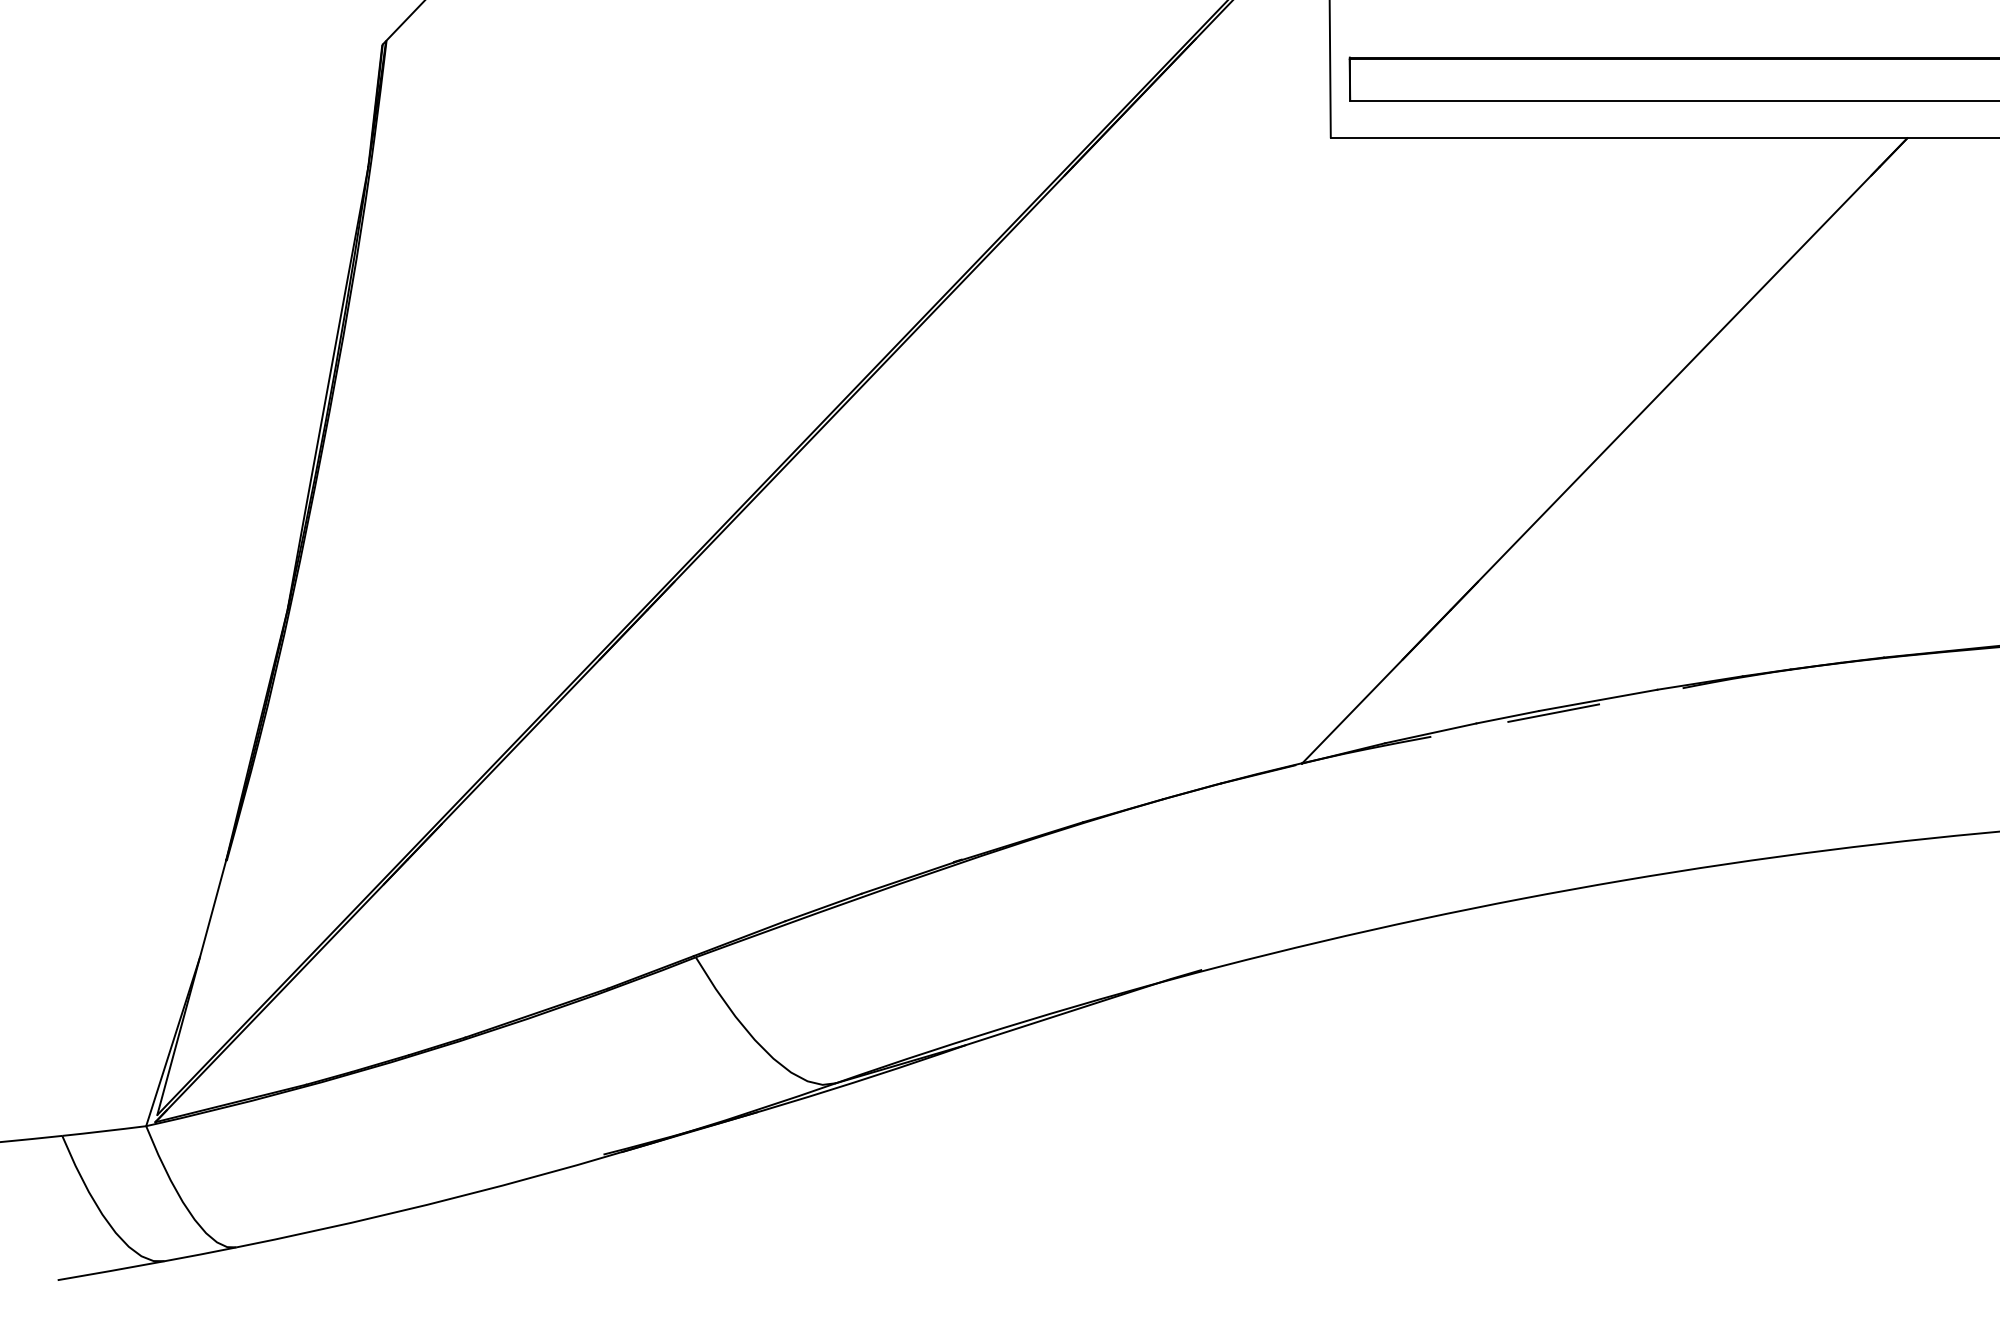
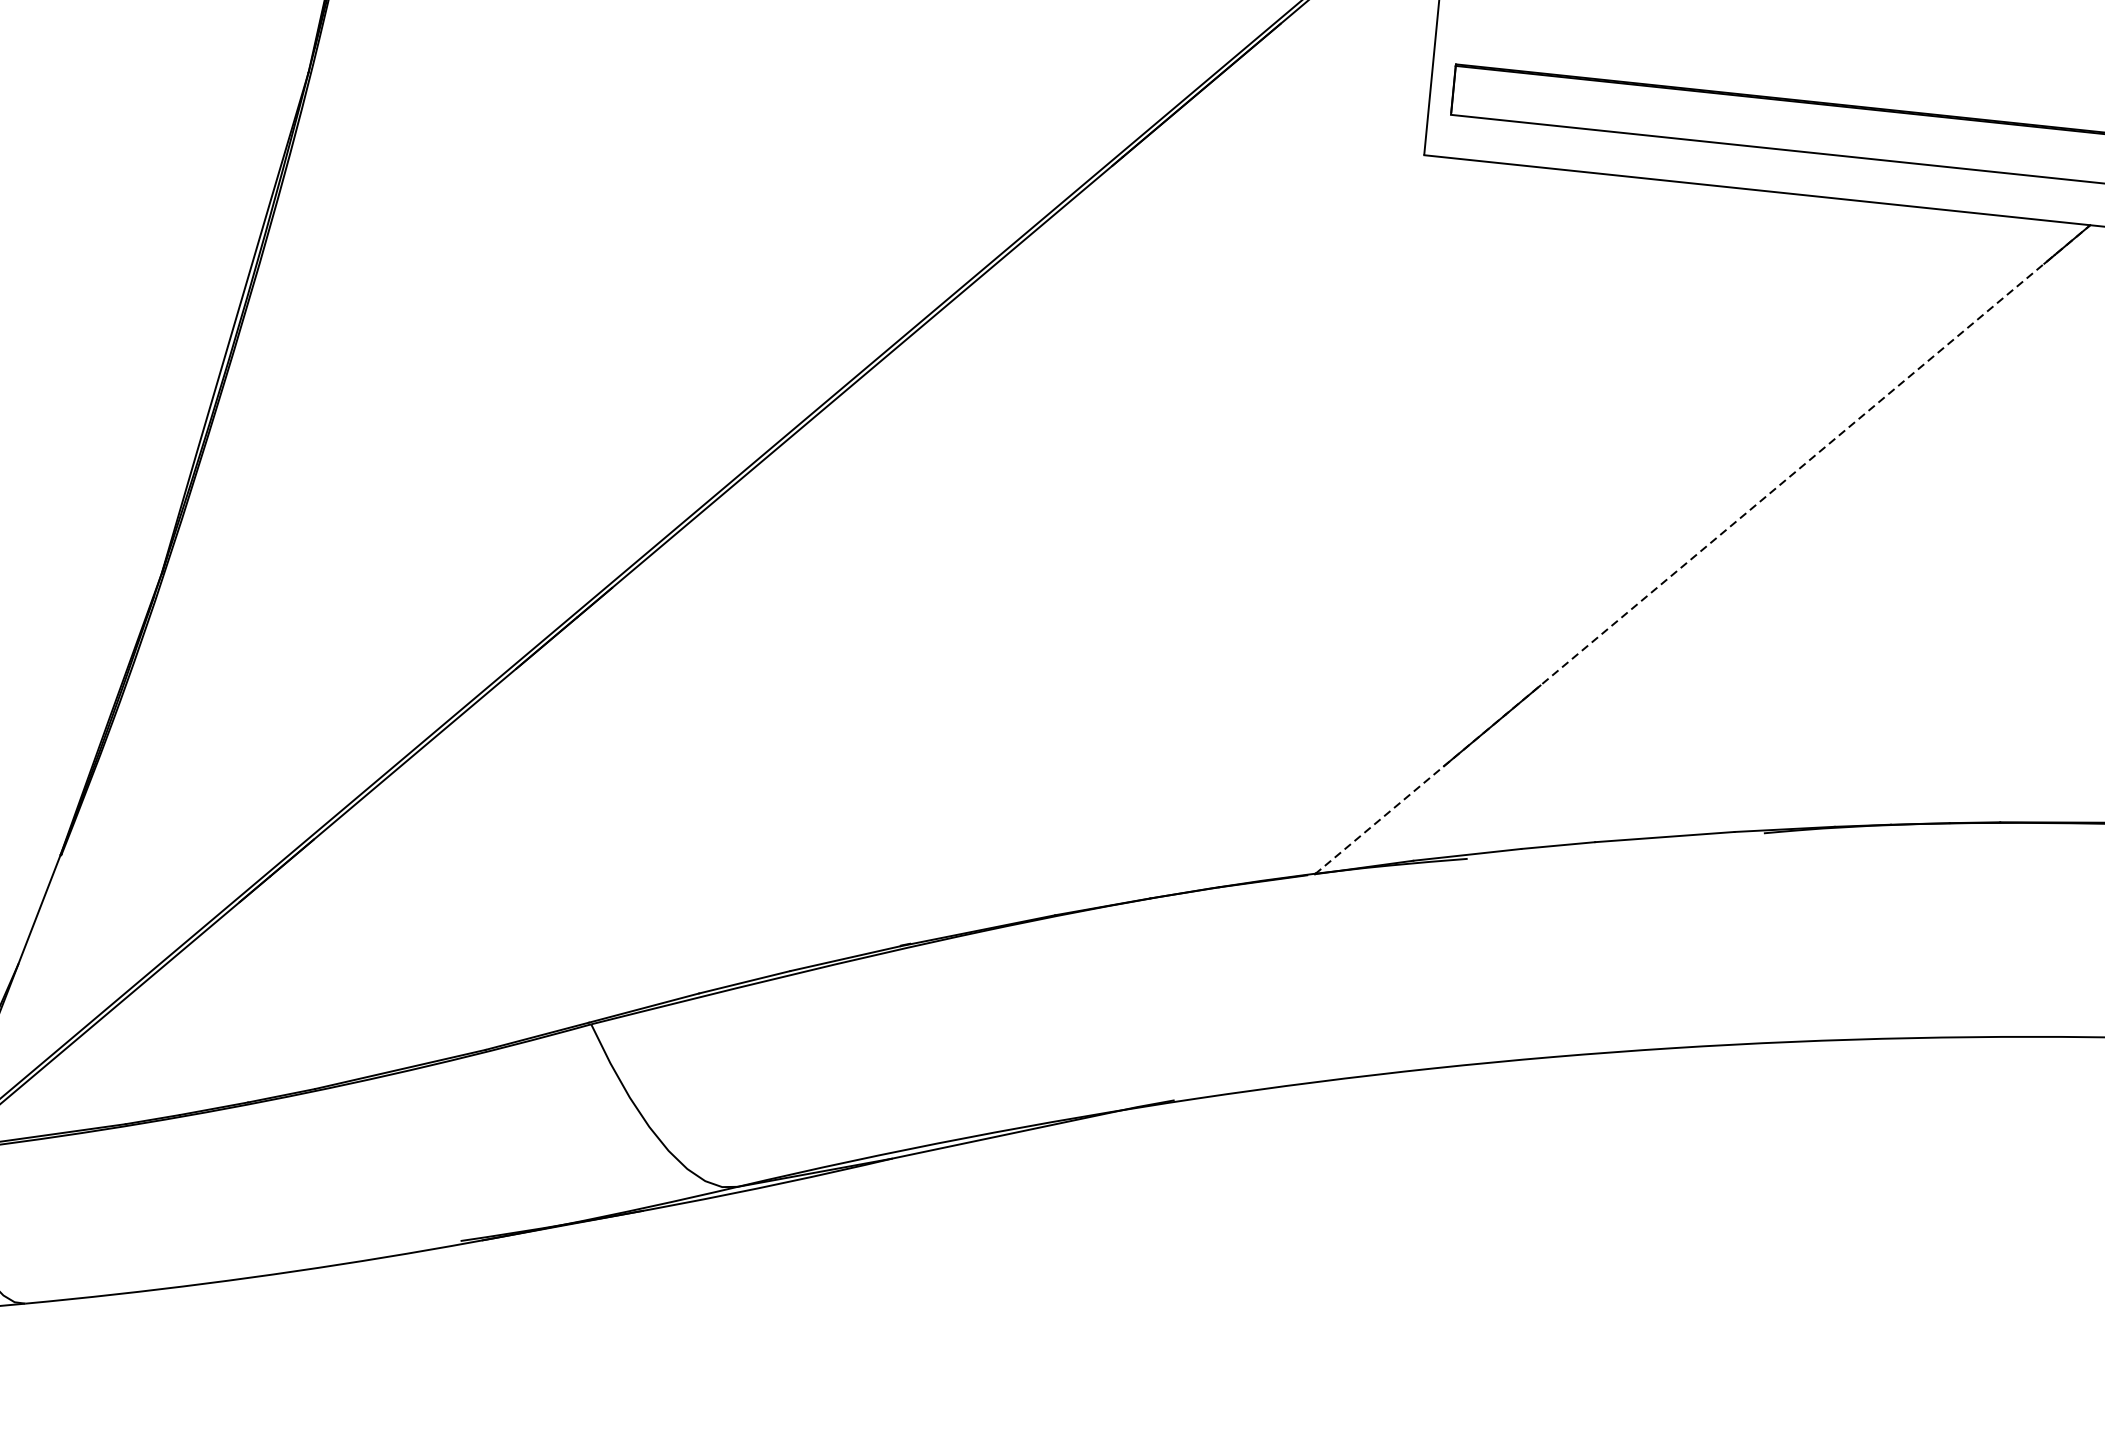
line: (1605, 450) -> (1703, 549), solid -> dashed
line: (1553, 712) -> (1611, 845), removed

